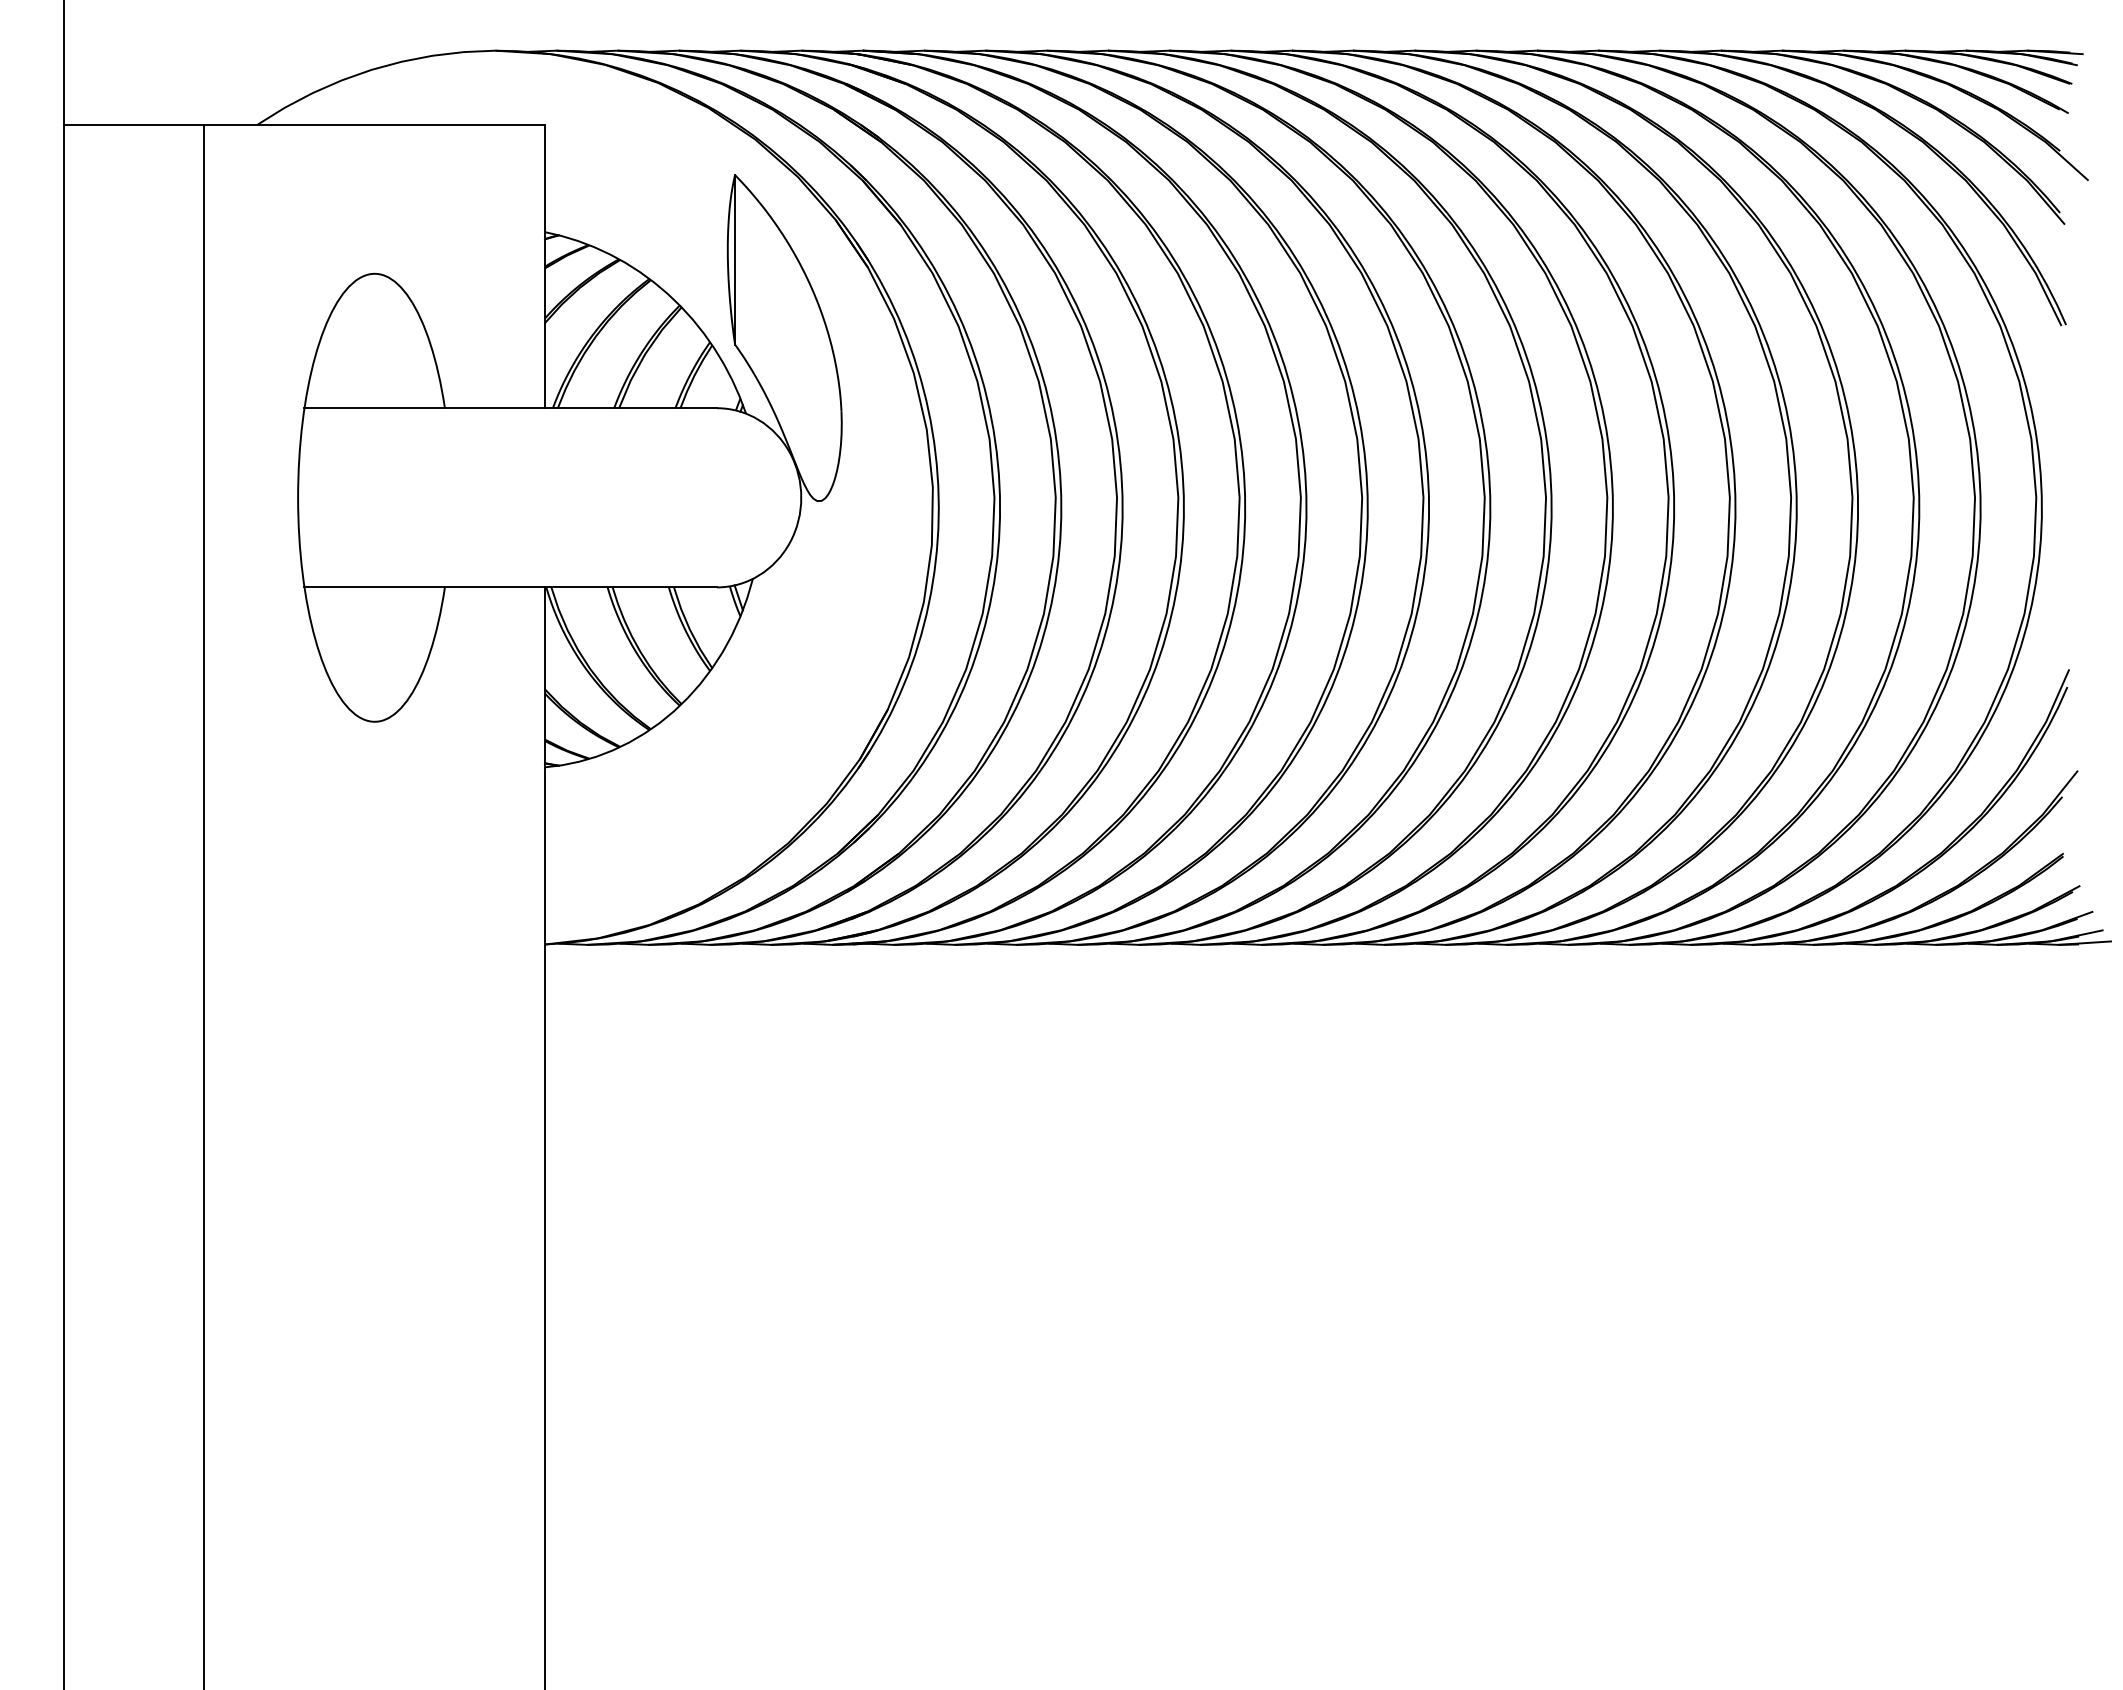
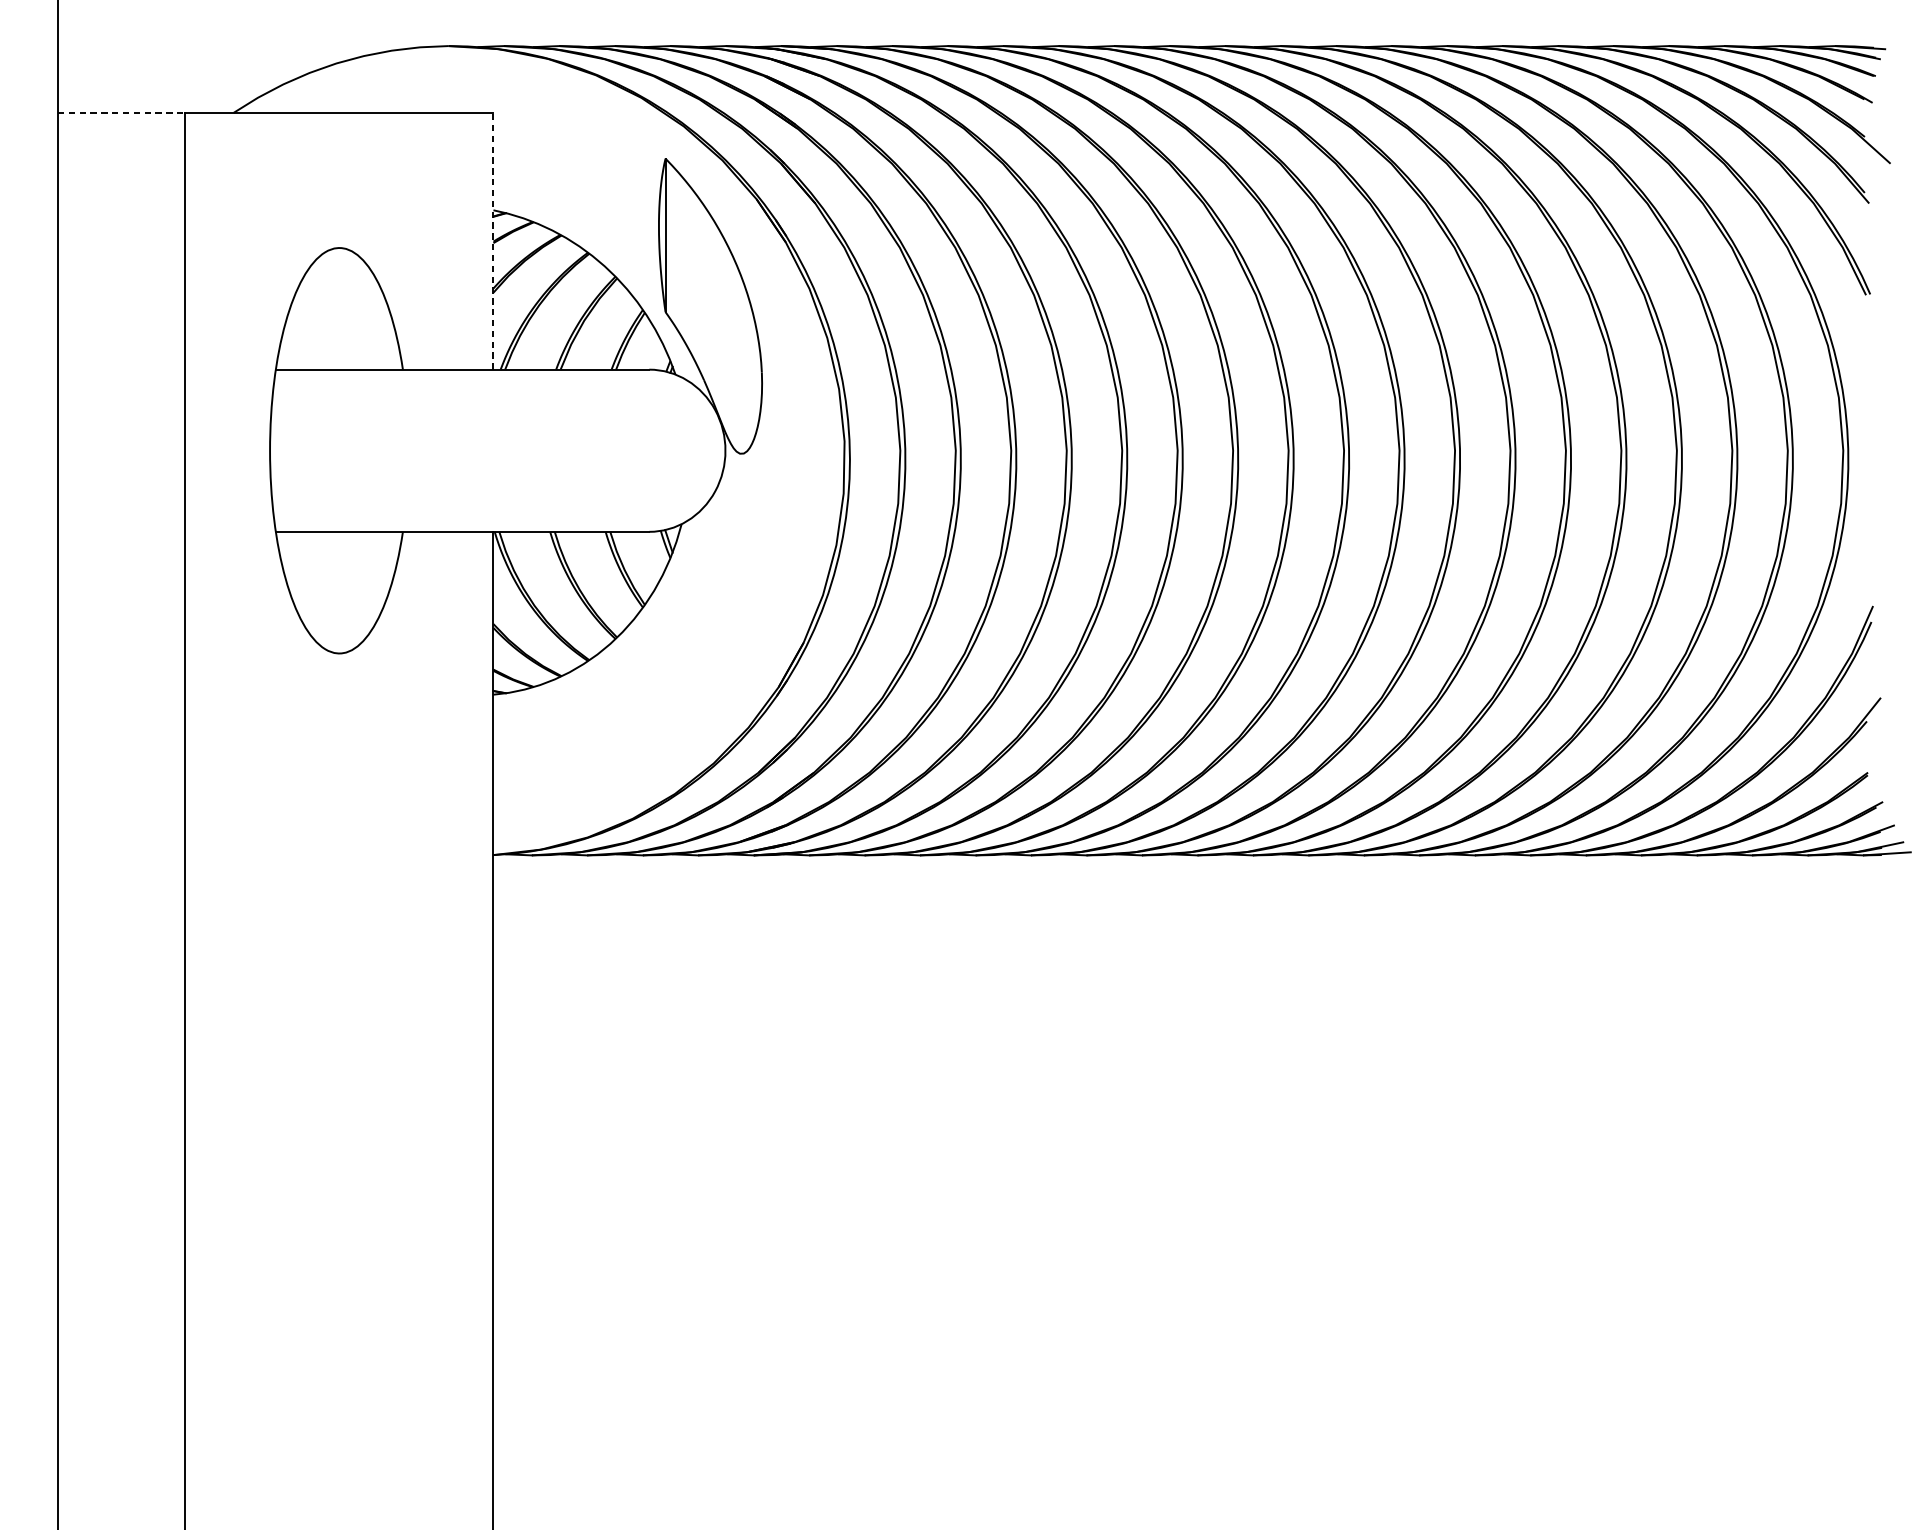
line: (134, 124) -> (121, 112), solid -> dashed
line: (544, 266) -> (493, 241), solid -> dashed

